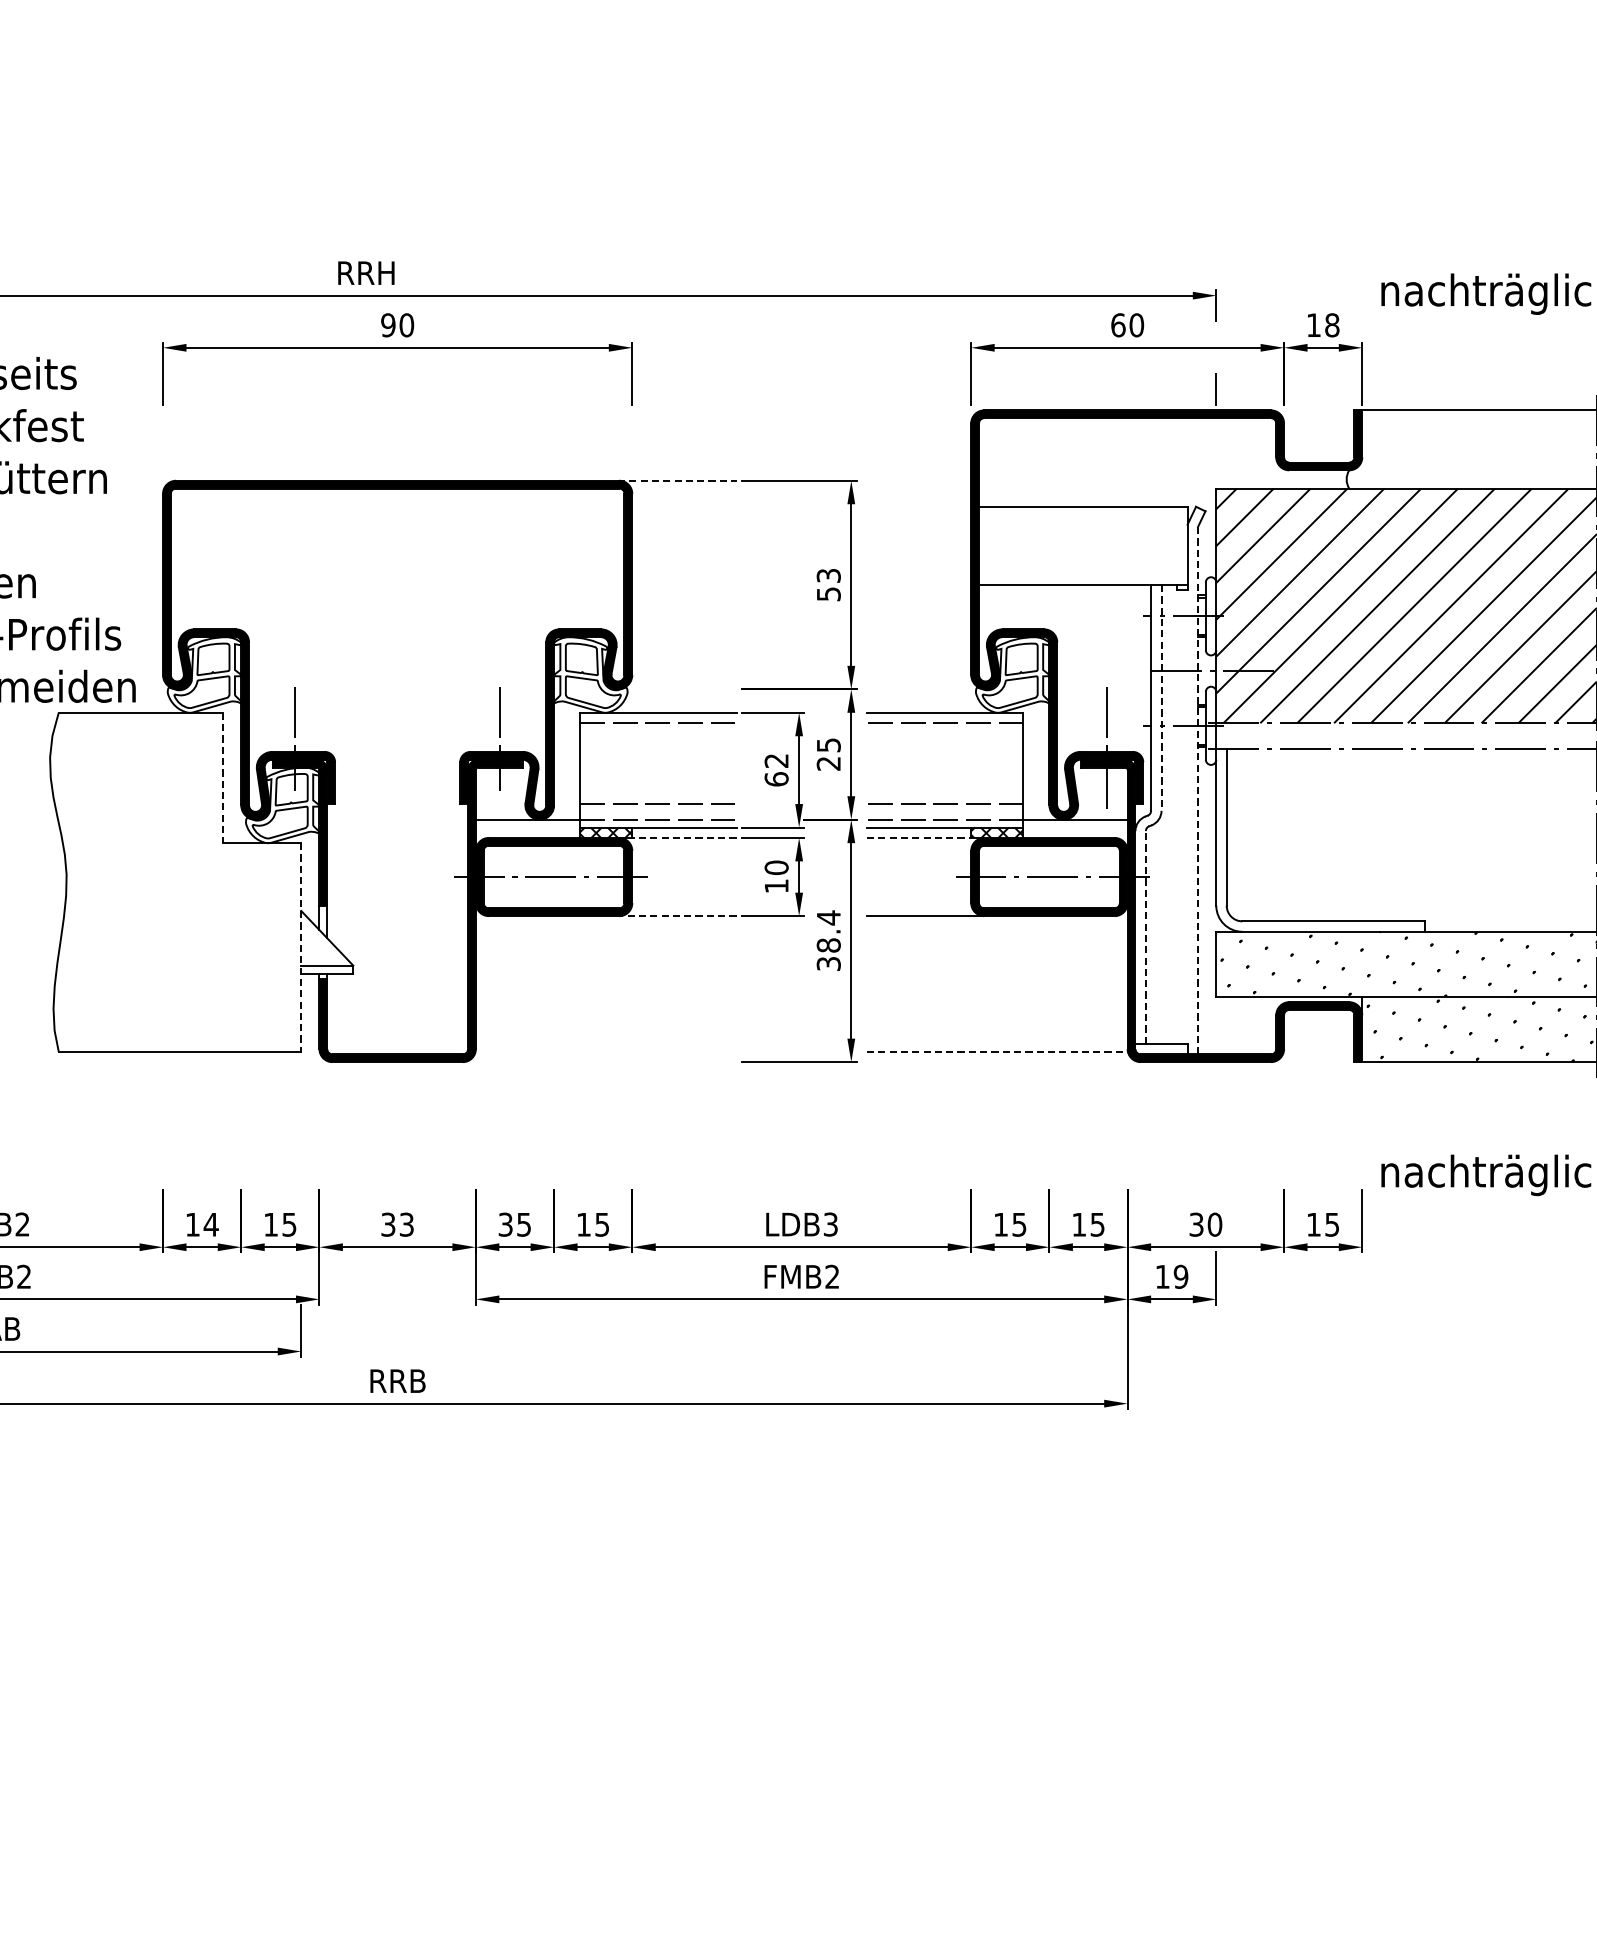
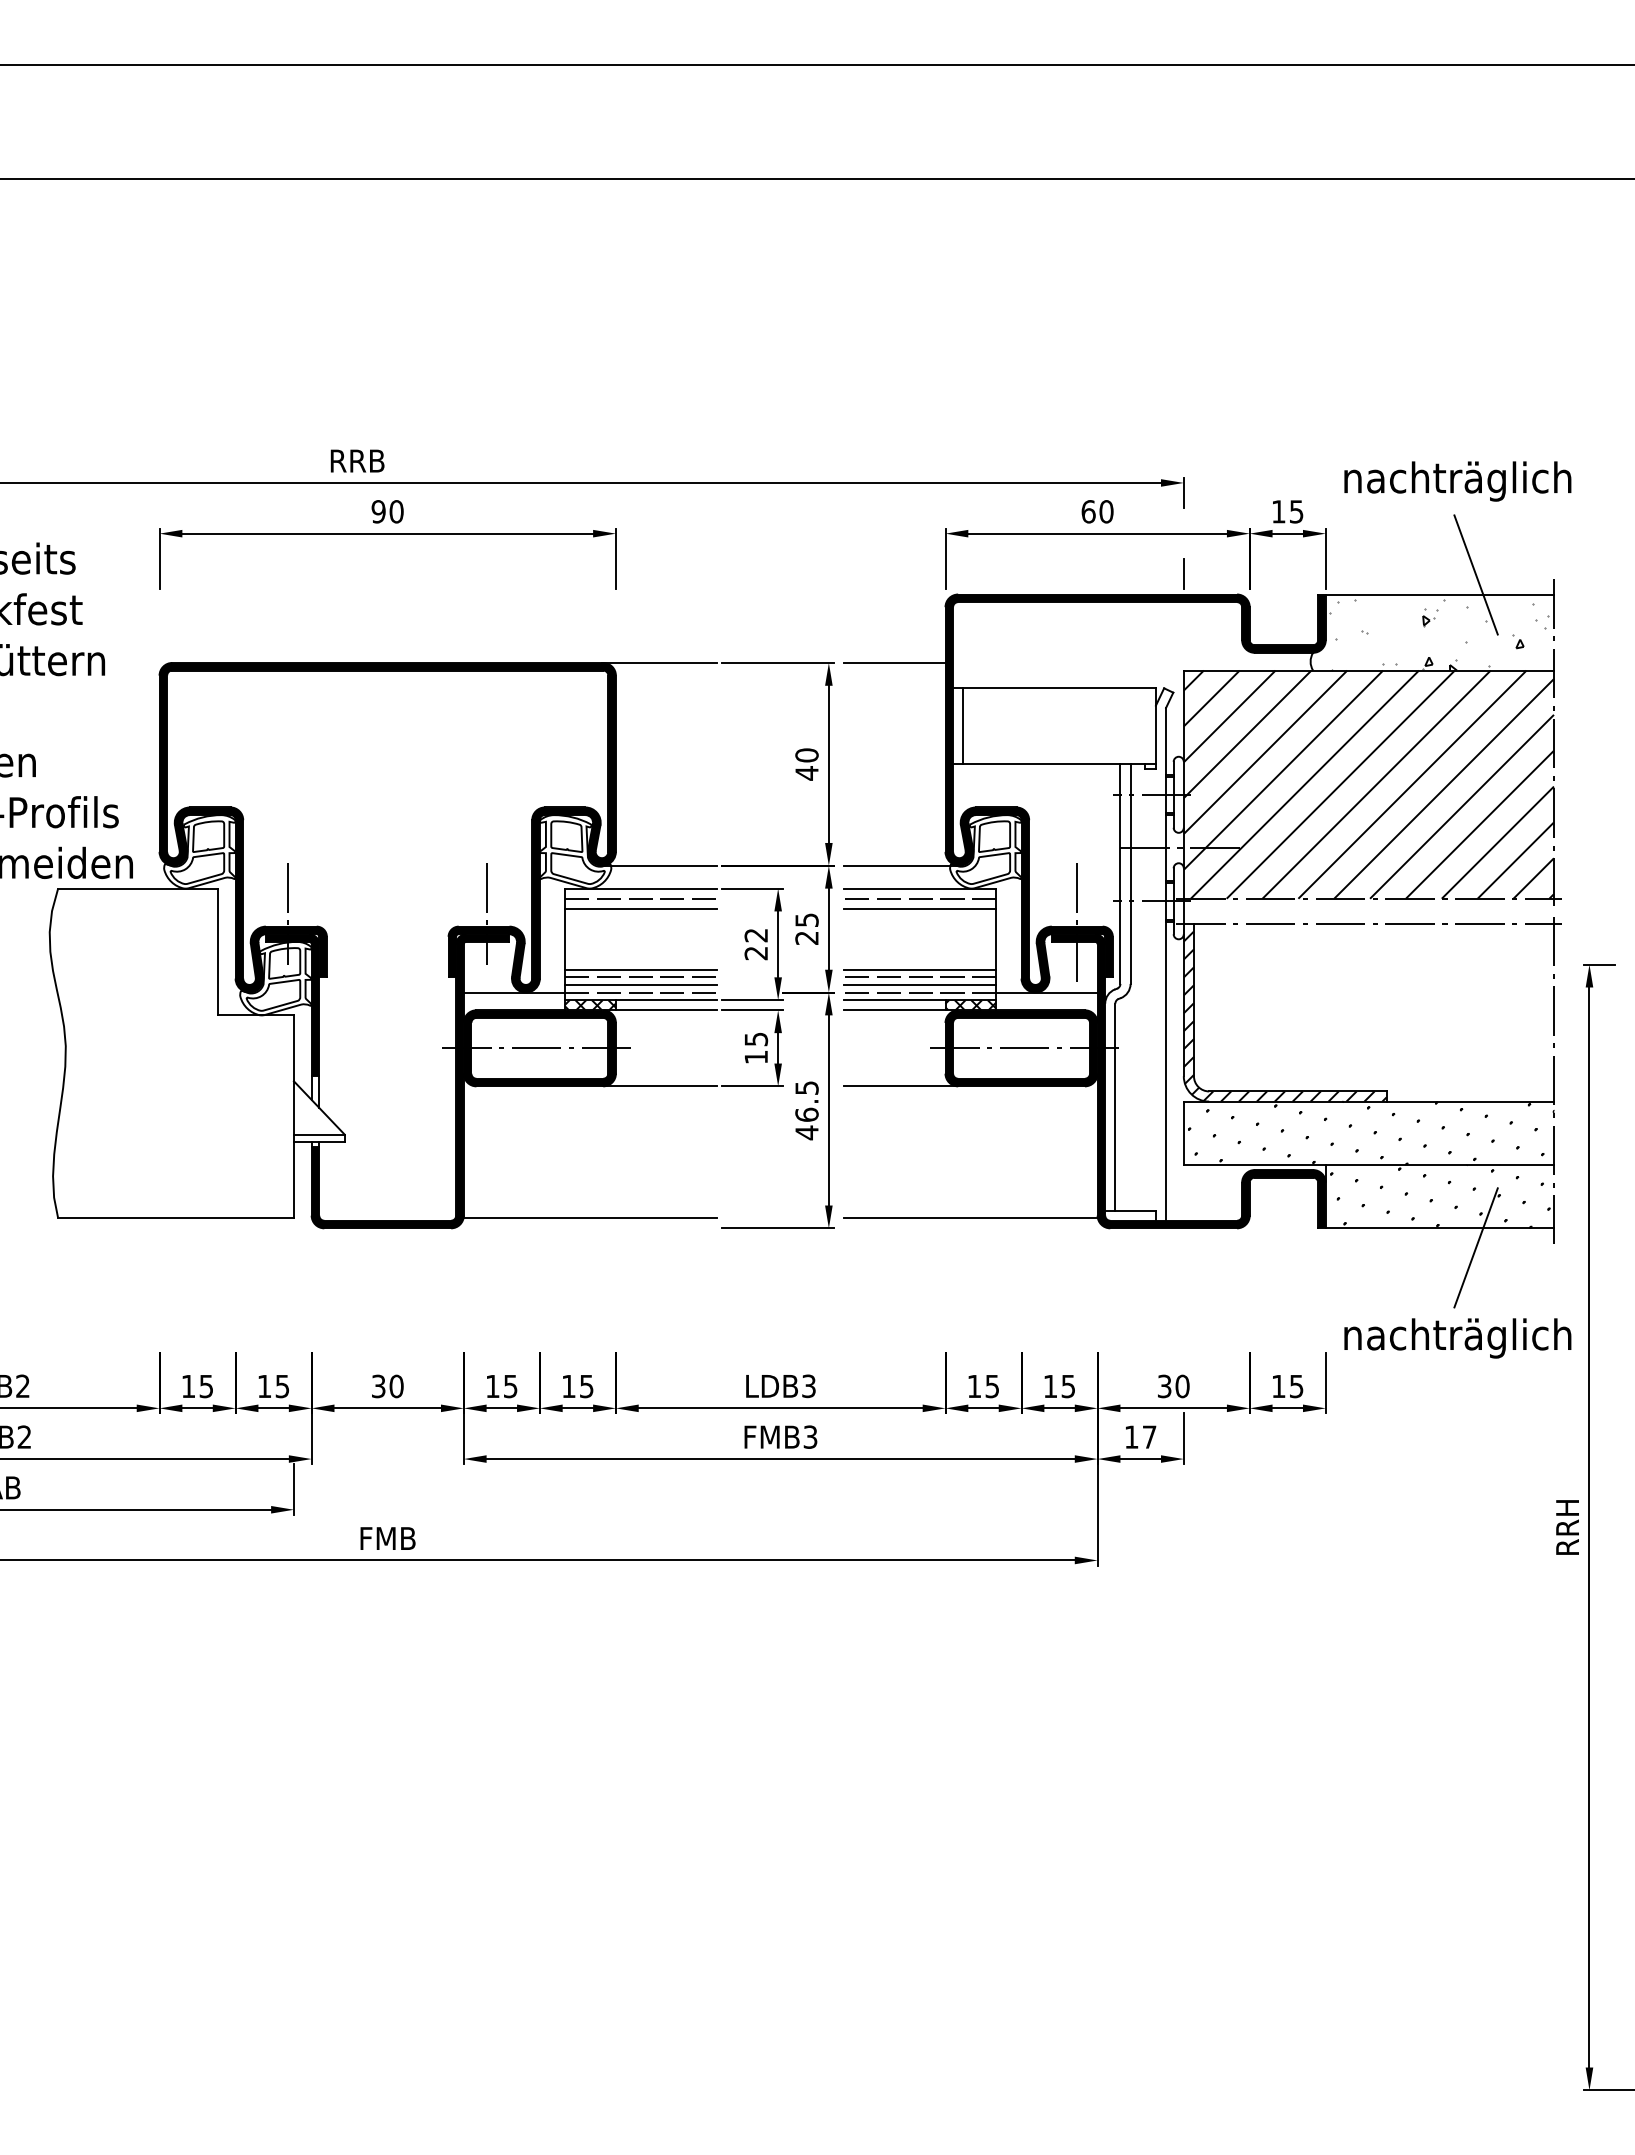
text: (366, 272) -> (357, 460), RRH -> RRB
text: (1332, 325) -> (1296, 511), 18 -> 15
line: (1516, 389) -> (1475, 574), added
hatch: (1478, 451) -> (1438, 634), added
line: (677, 480) -> (659, 662), dashed -> solid
line: (918, 480) -> (894, 662), added
line: (989, 546) -> (963, 726), added
text: (828, 585) -> (806, 764), 53 -> 40
line: (677, 689) -> (659, 865), added
line: (925, 689) -> (901, 865), added
line: (1161, 698) -> (1130, 874), dashed -> solid
line: (658, 733) -> (641, 908), added
line: (945, 733) -> (920, 908), added
line: (222, 778) -> (217, 952), dashed -> solid
text: (776, 779) -> (756, 953), 62 -> 22
line: (1198, 790) -> (1166, 964), dashed -> solid
line: (658, 795) -> (641, 969), added
line: (945, 795) -> (920, 969), added
line: (658, 811) -> (641, 984), added
line: (945, 811) -> (920, 984), added
line: (684, 838) -> (666, 1010), dashed -> solid
line: (918, 838) -> (894, 1010), dashed -> solid
hatch: (1319, 844) -> (1284, 1016), added
text: (776, 867) -> (756, 1039), 10 -> 15
line: (677, 916) -> (659, 1086), dashed -> solid
line: (1146, 936) -> (1115, 1106), dashed -> solid
text: (828, 940) -> (806, 1110), 38.4 -> 46.5
line: (300, 948) -> (293, 1117), dashed -> solid
line: (606, 1052) -> (590, 1218), added
line: (996, 1052) -> (970, 1218), dashed -> solid
line: (1516, 1081) -> (1475, 1247), added
text: (211, 1224) -> (206, 1386), 14 -> 15
text: (406, 1224) -> (396, 1386), 33 -> 30
text: (505, 1224) -> (492, 1386), 35 -> 15
text: (832, 1276) -> (810, 1436), FMB2 -> FMB3
text: (1180, 1276) -> (1149, 1436), 19 -> 17
text: (397, 1381) -> (387, 1538), RRB -> FMB

